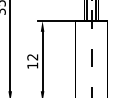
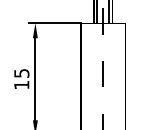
text: (32, 57) -> (21, 73), 12 -> 15

